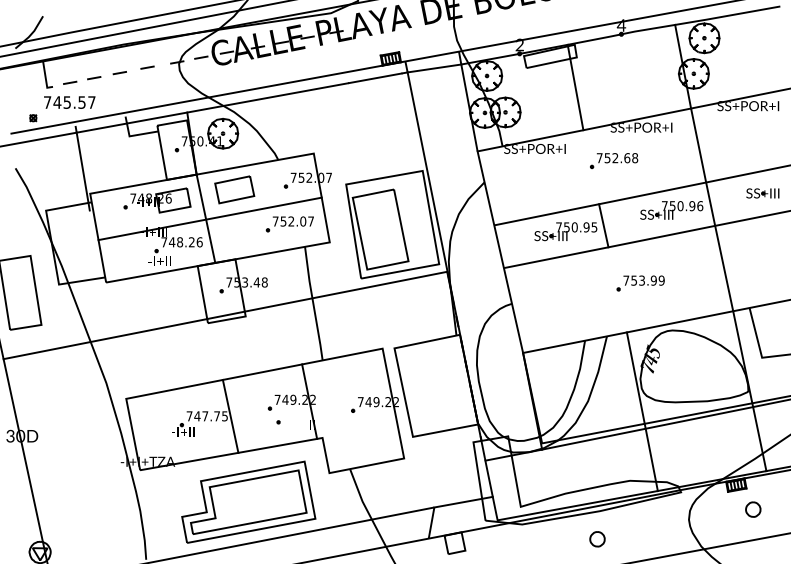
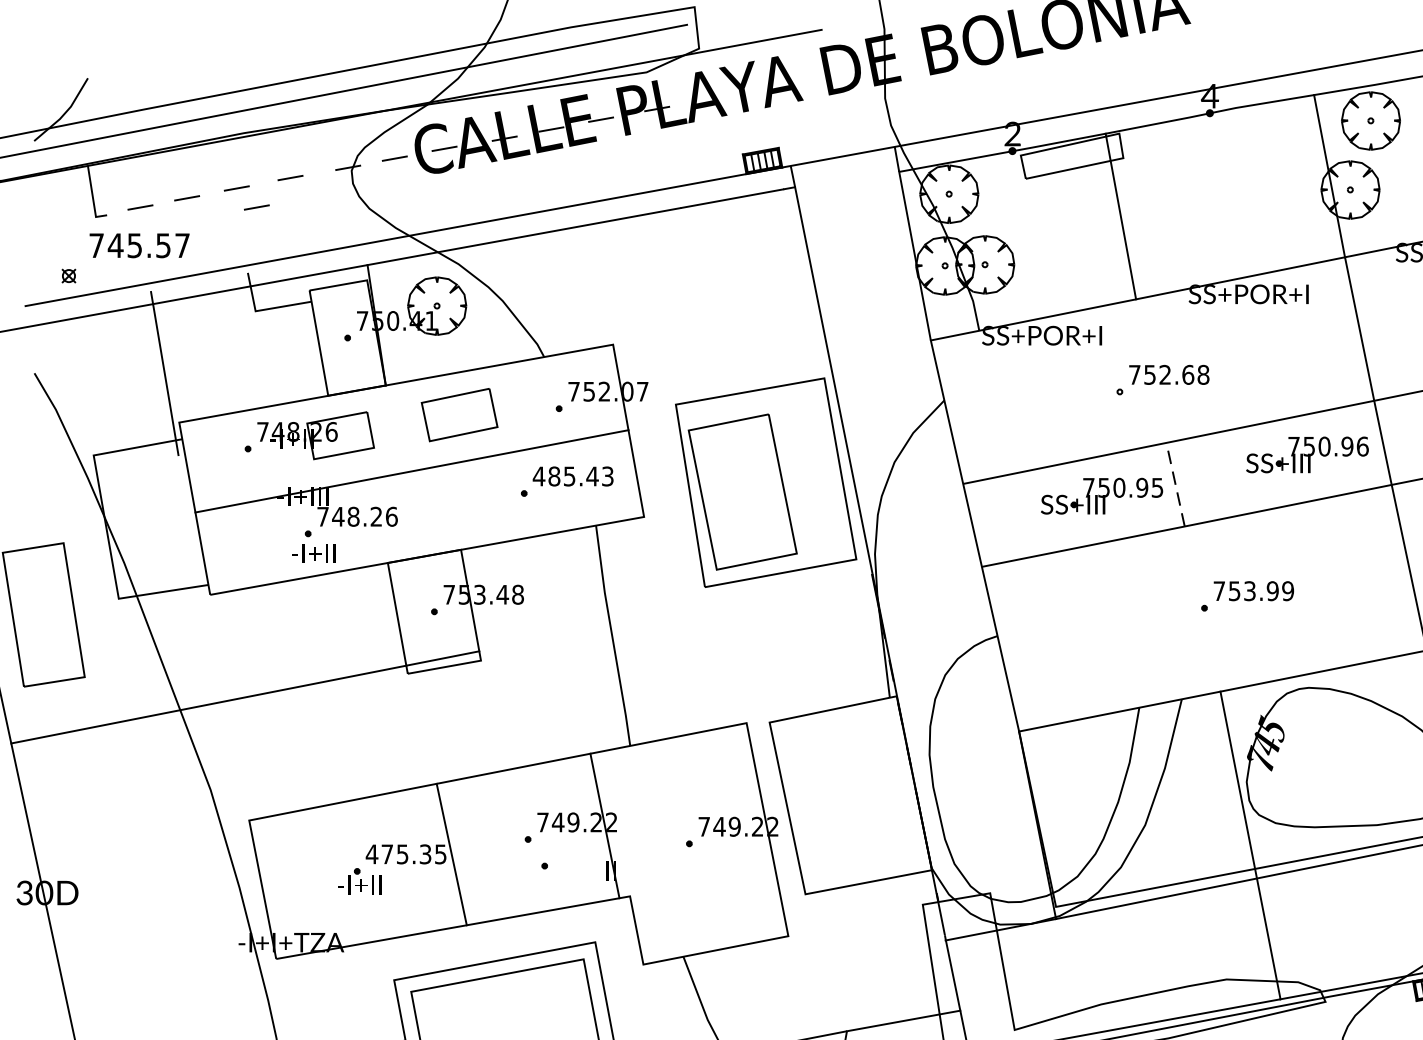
line: (434, 68) -> (847, 179), removed
line: (130, 82) -> (257, 206), added
part: (614, 160) -> (1163, 379), moved
line: (205, 218) -> (402, 470), removed
text: (292, 221) -> (571, 476), 752.07 -> 485.43
line: (603, 225) -> (1175, 484), solid -> dashed
line: (345, 291) -> (674, 612), removed
text: (203, 416) -> (399, 854), 747.75 -> 475.35

